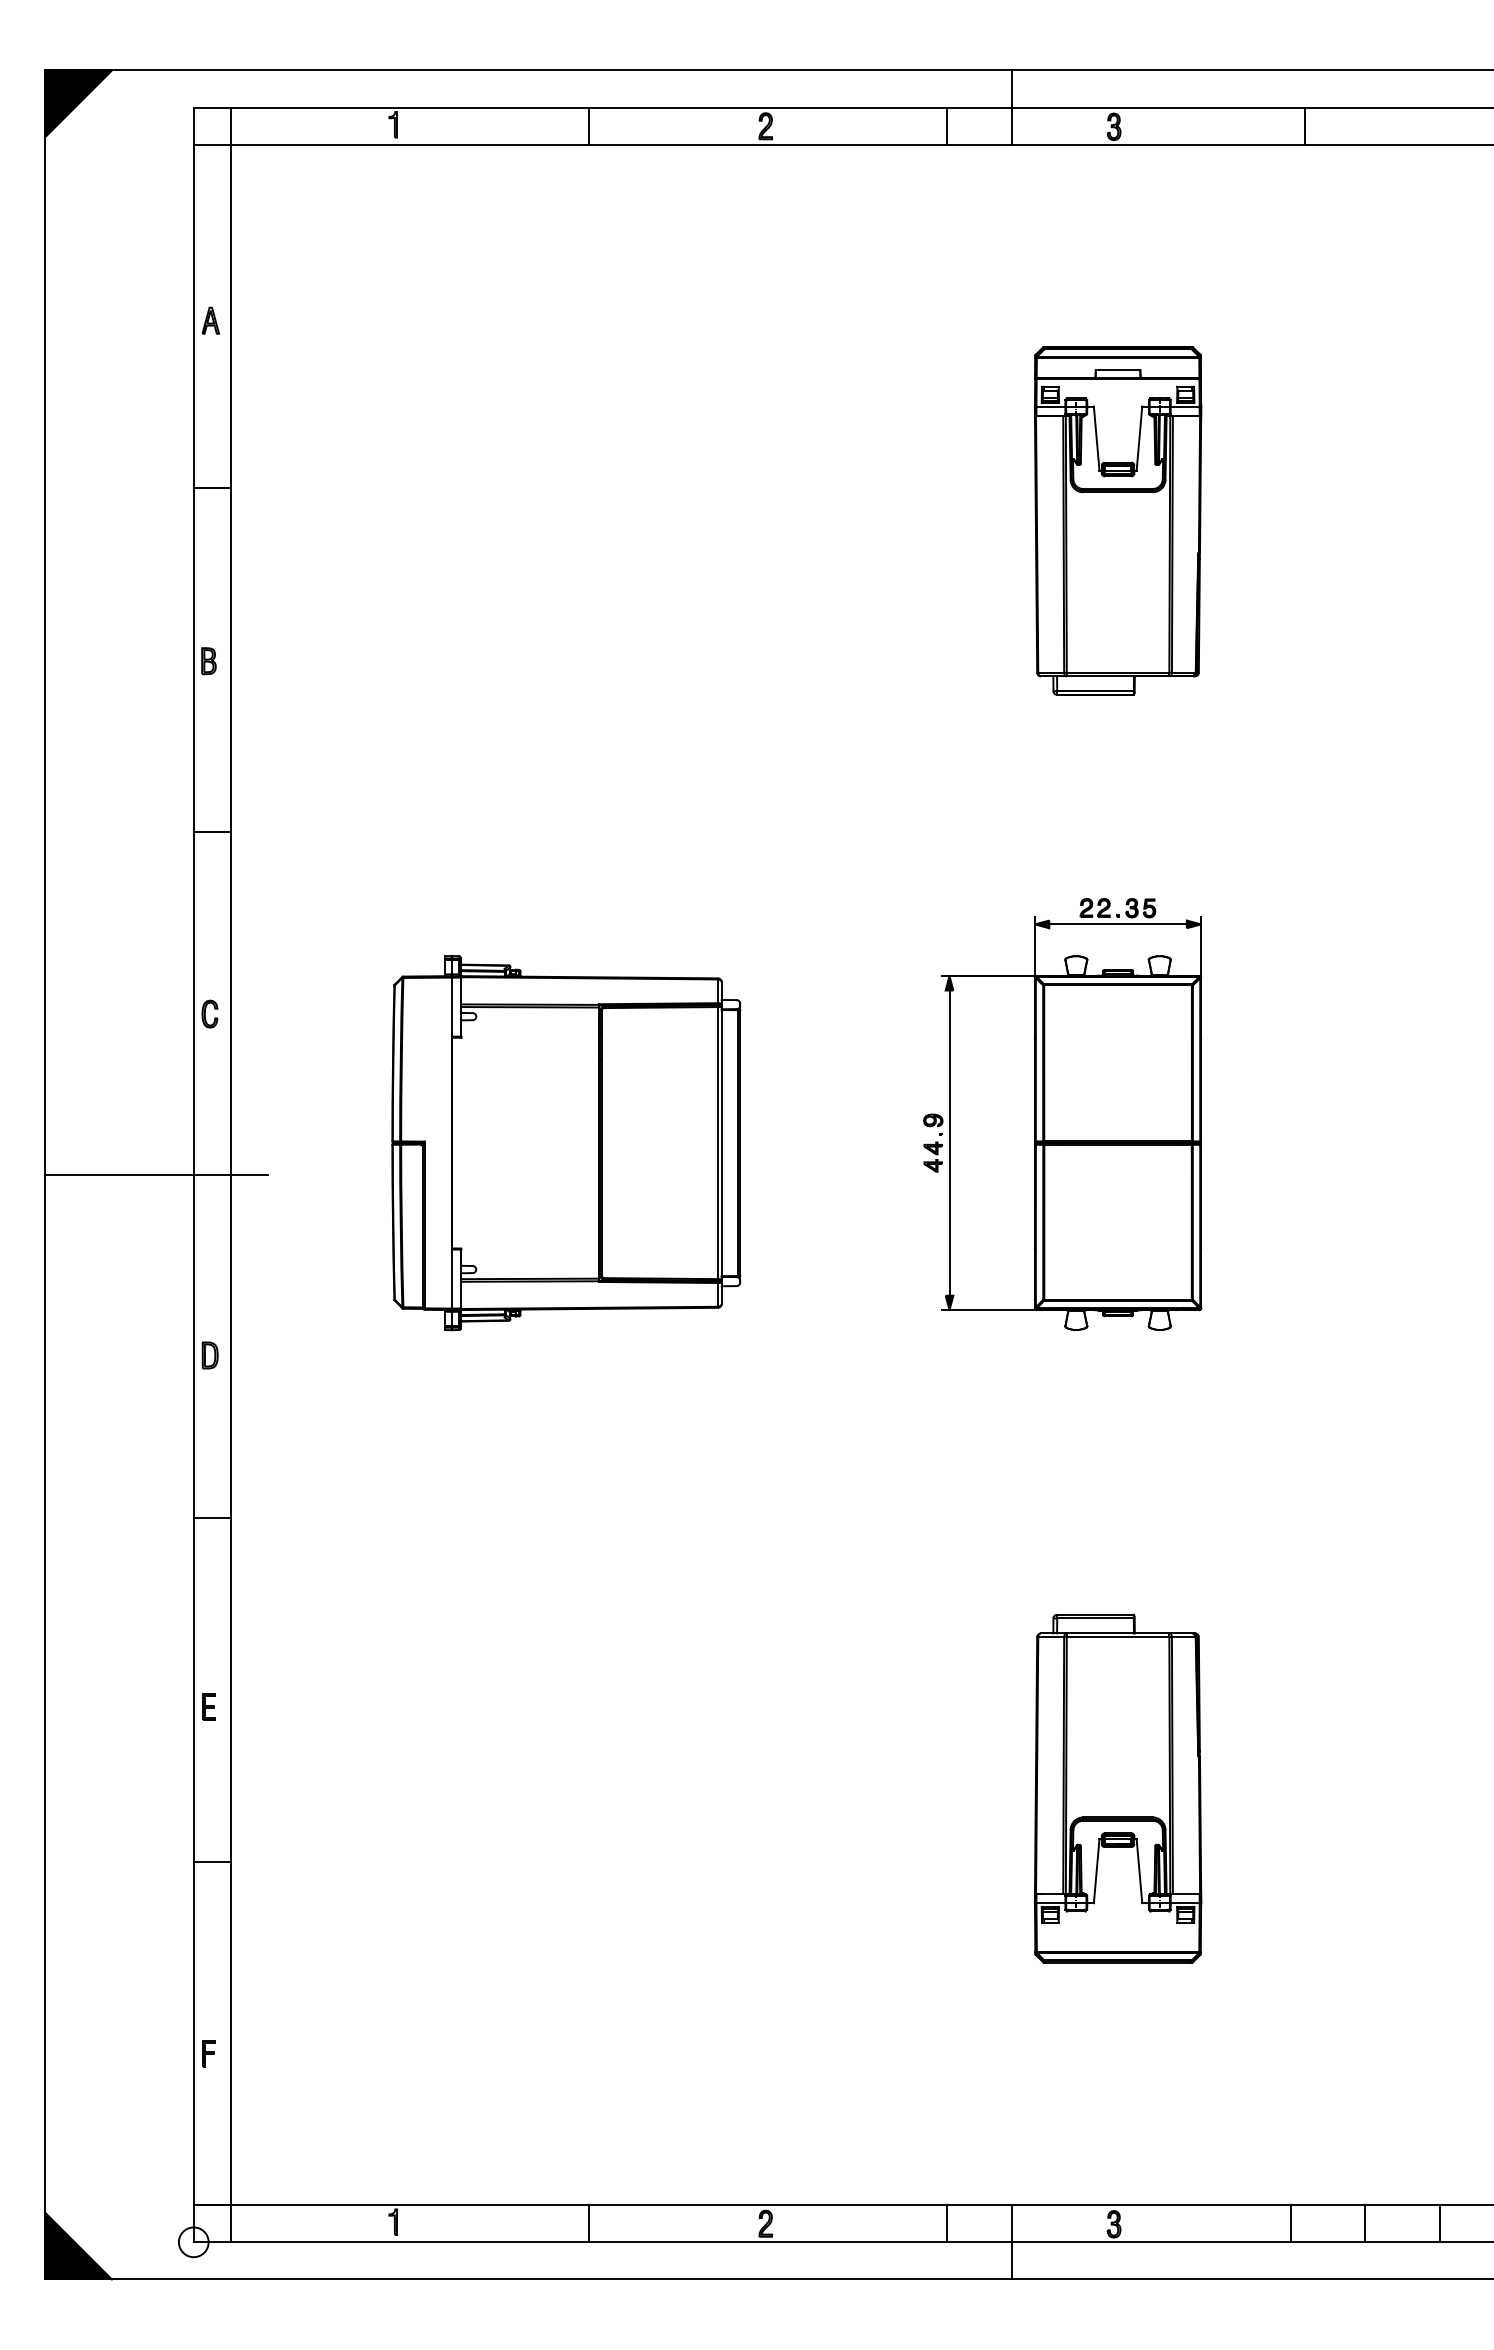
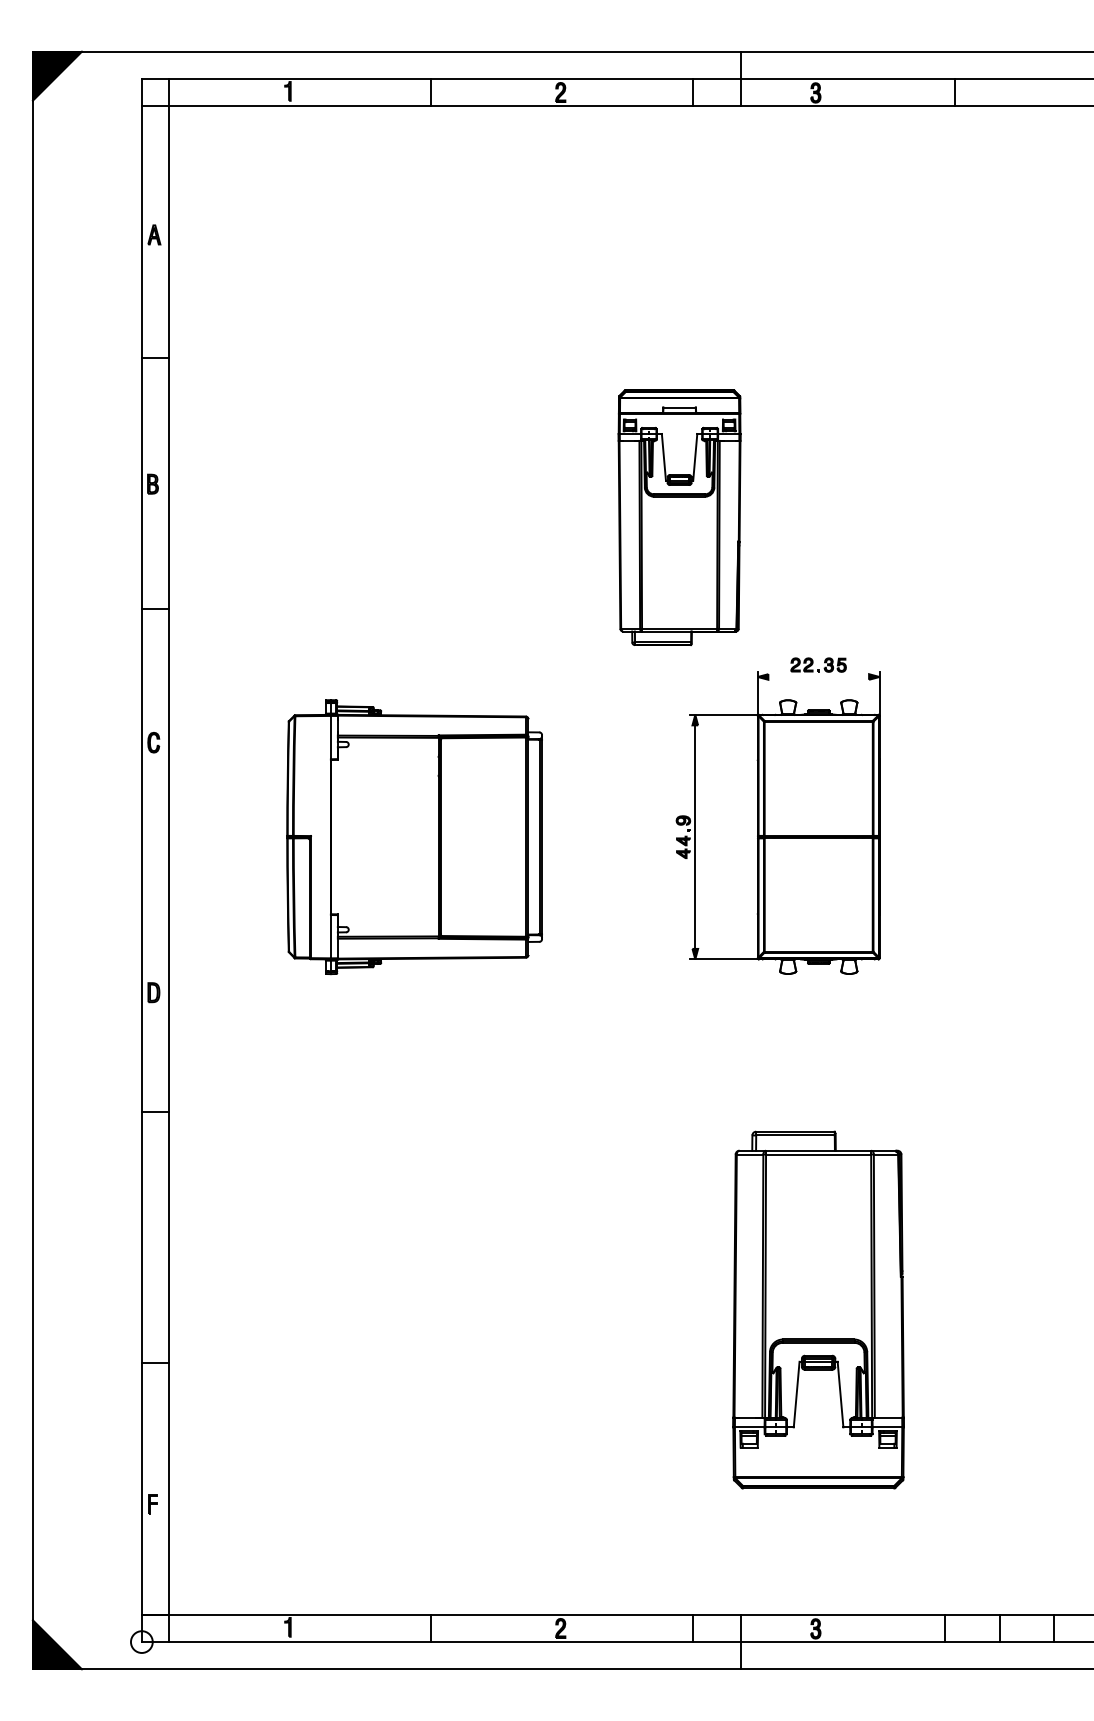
part: (1118, 520) -> (679, 517), moved
line: (1117, 924) -> (818, 677), removed
line: (156, 1175) -> (114, 860), removed
part: (208, 1706) -> (152, 1249), removed
part: (1118, 1788) -> (819, 1309), size x1.4

